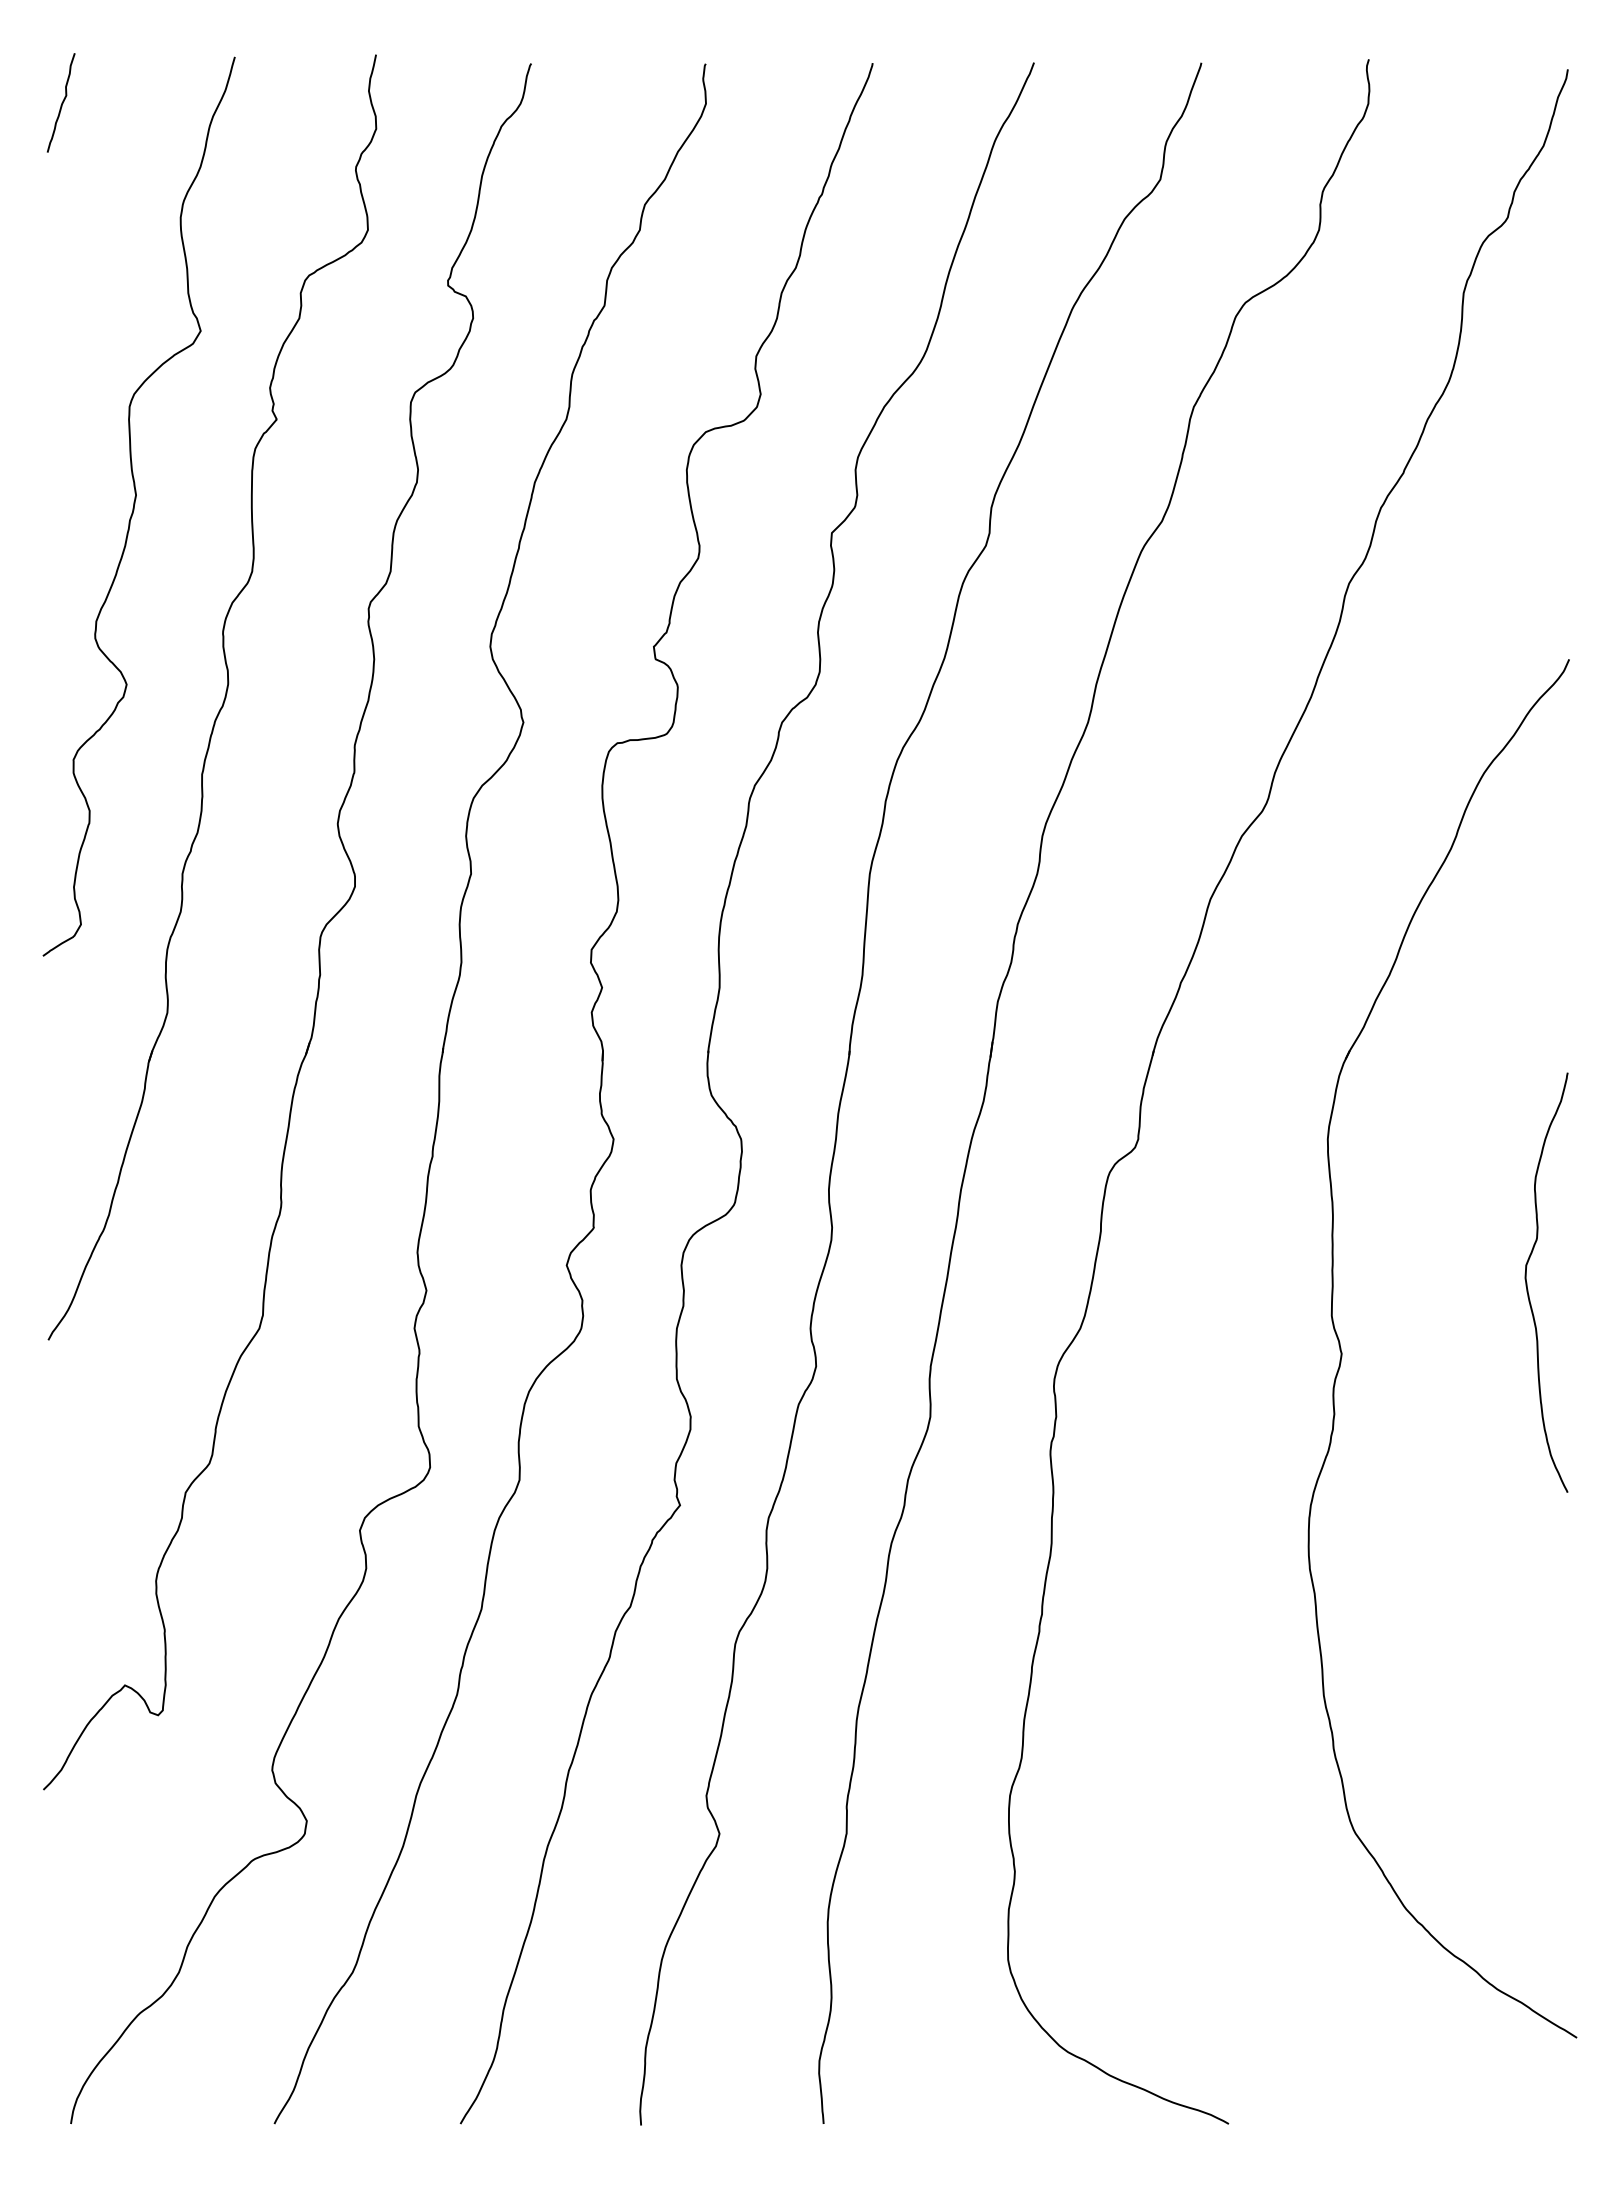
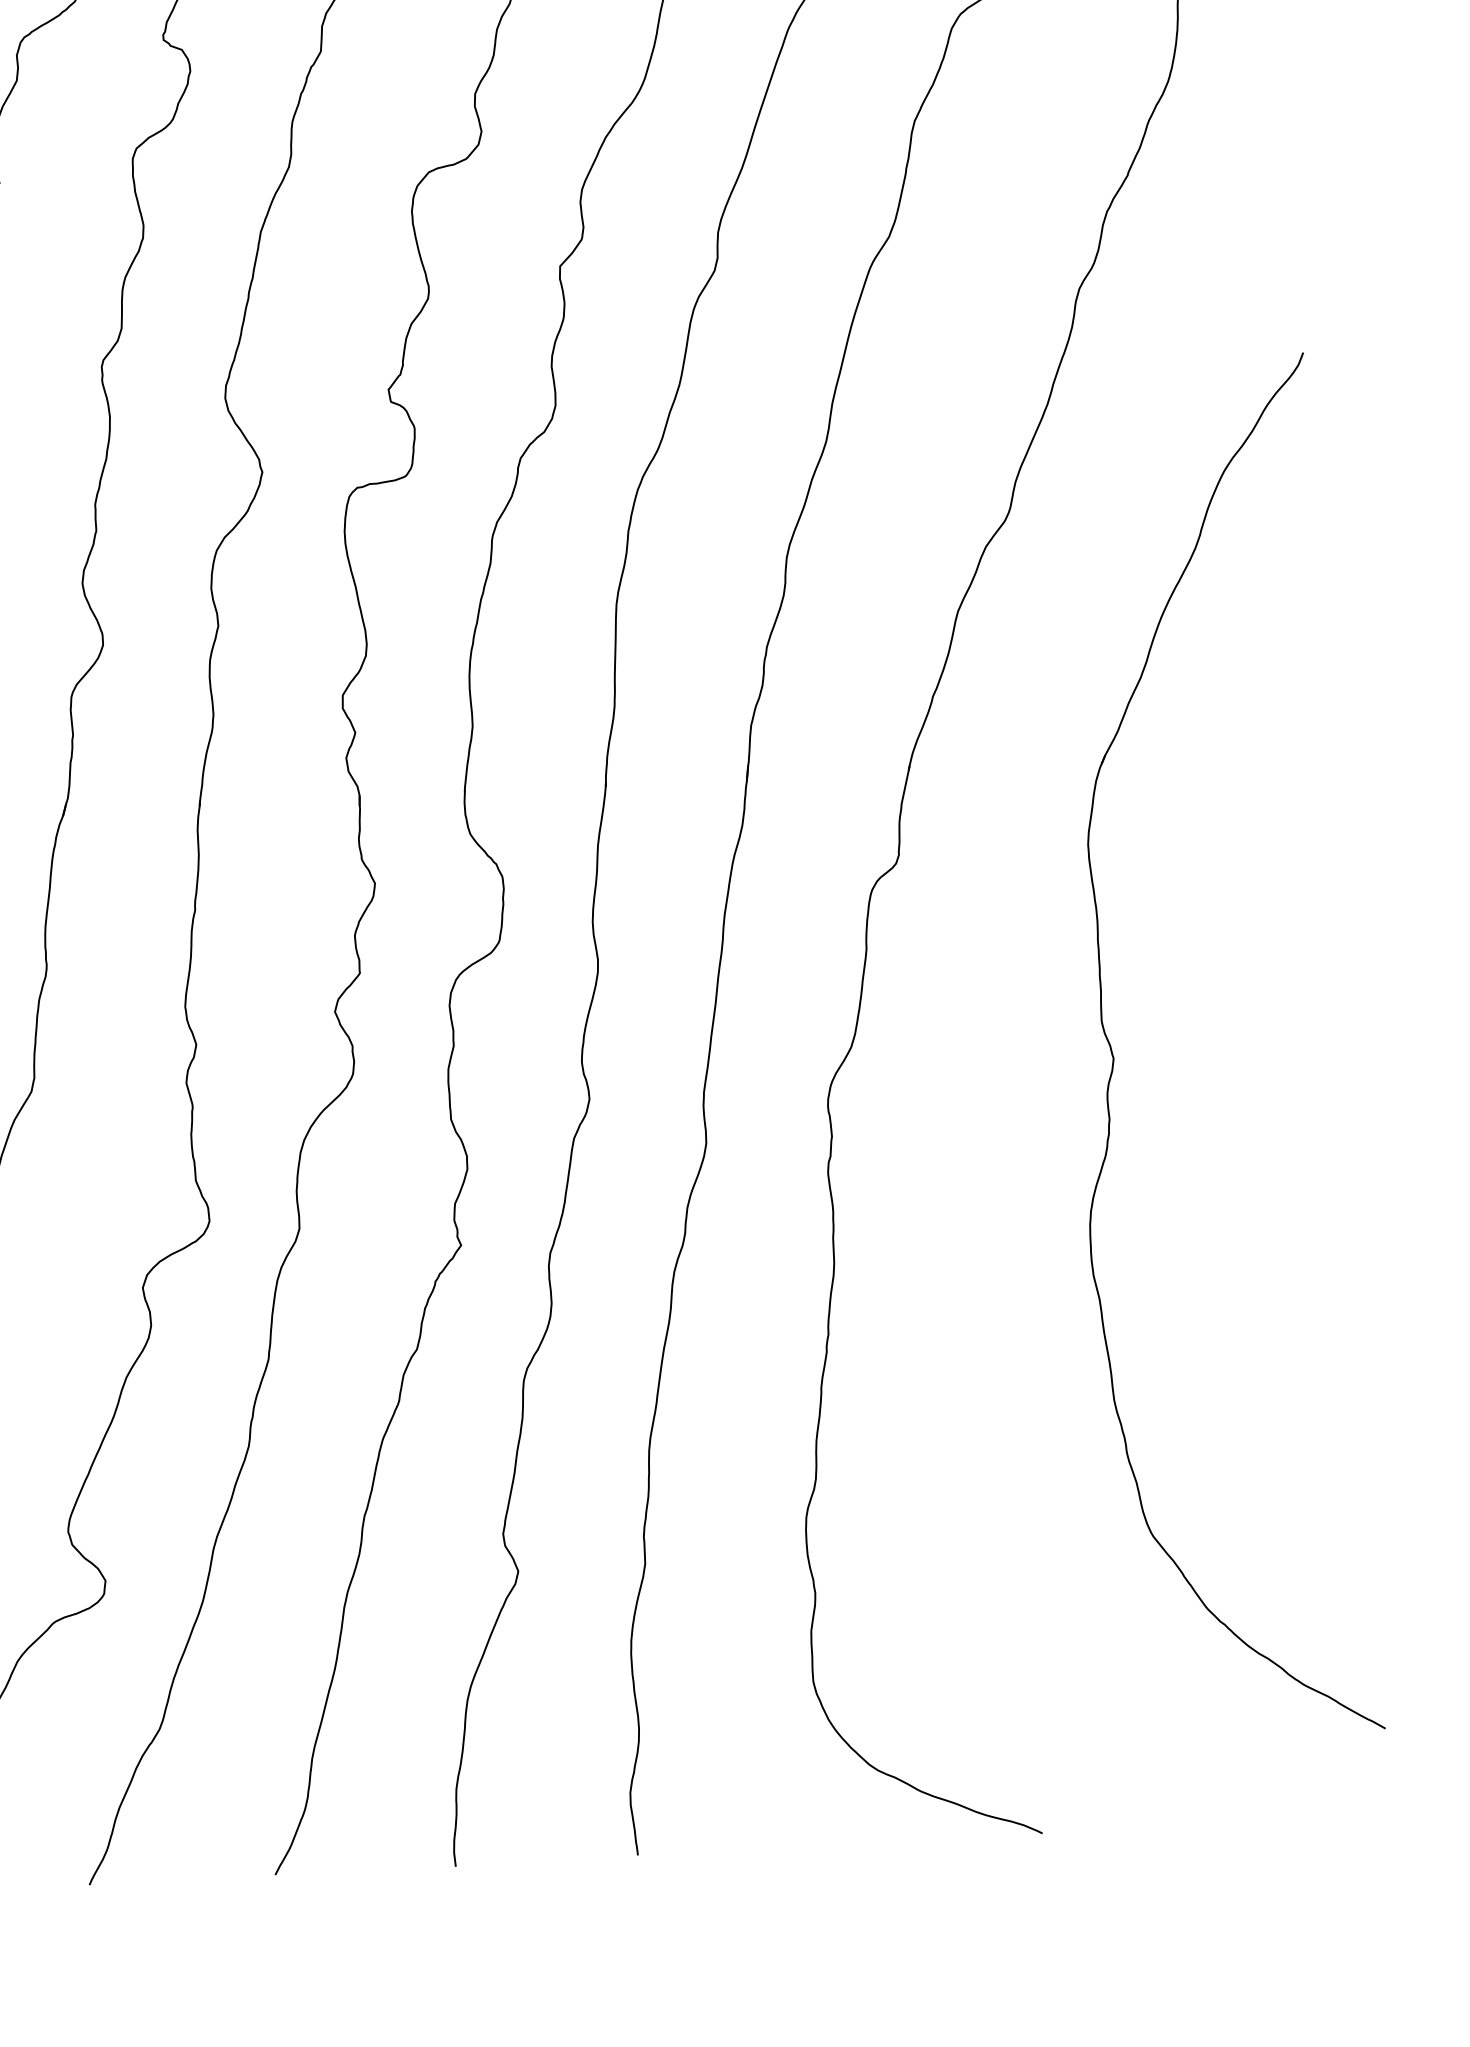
curve: (1527, 1282) -> (1295, 977), removed

